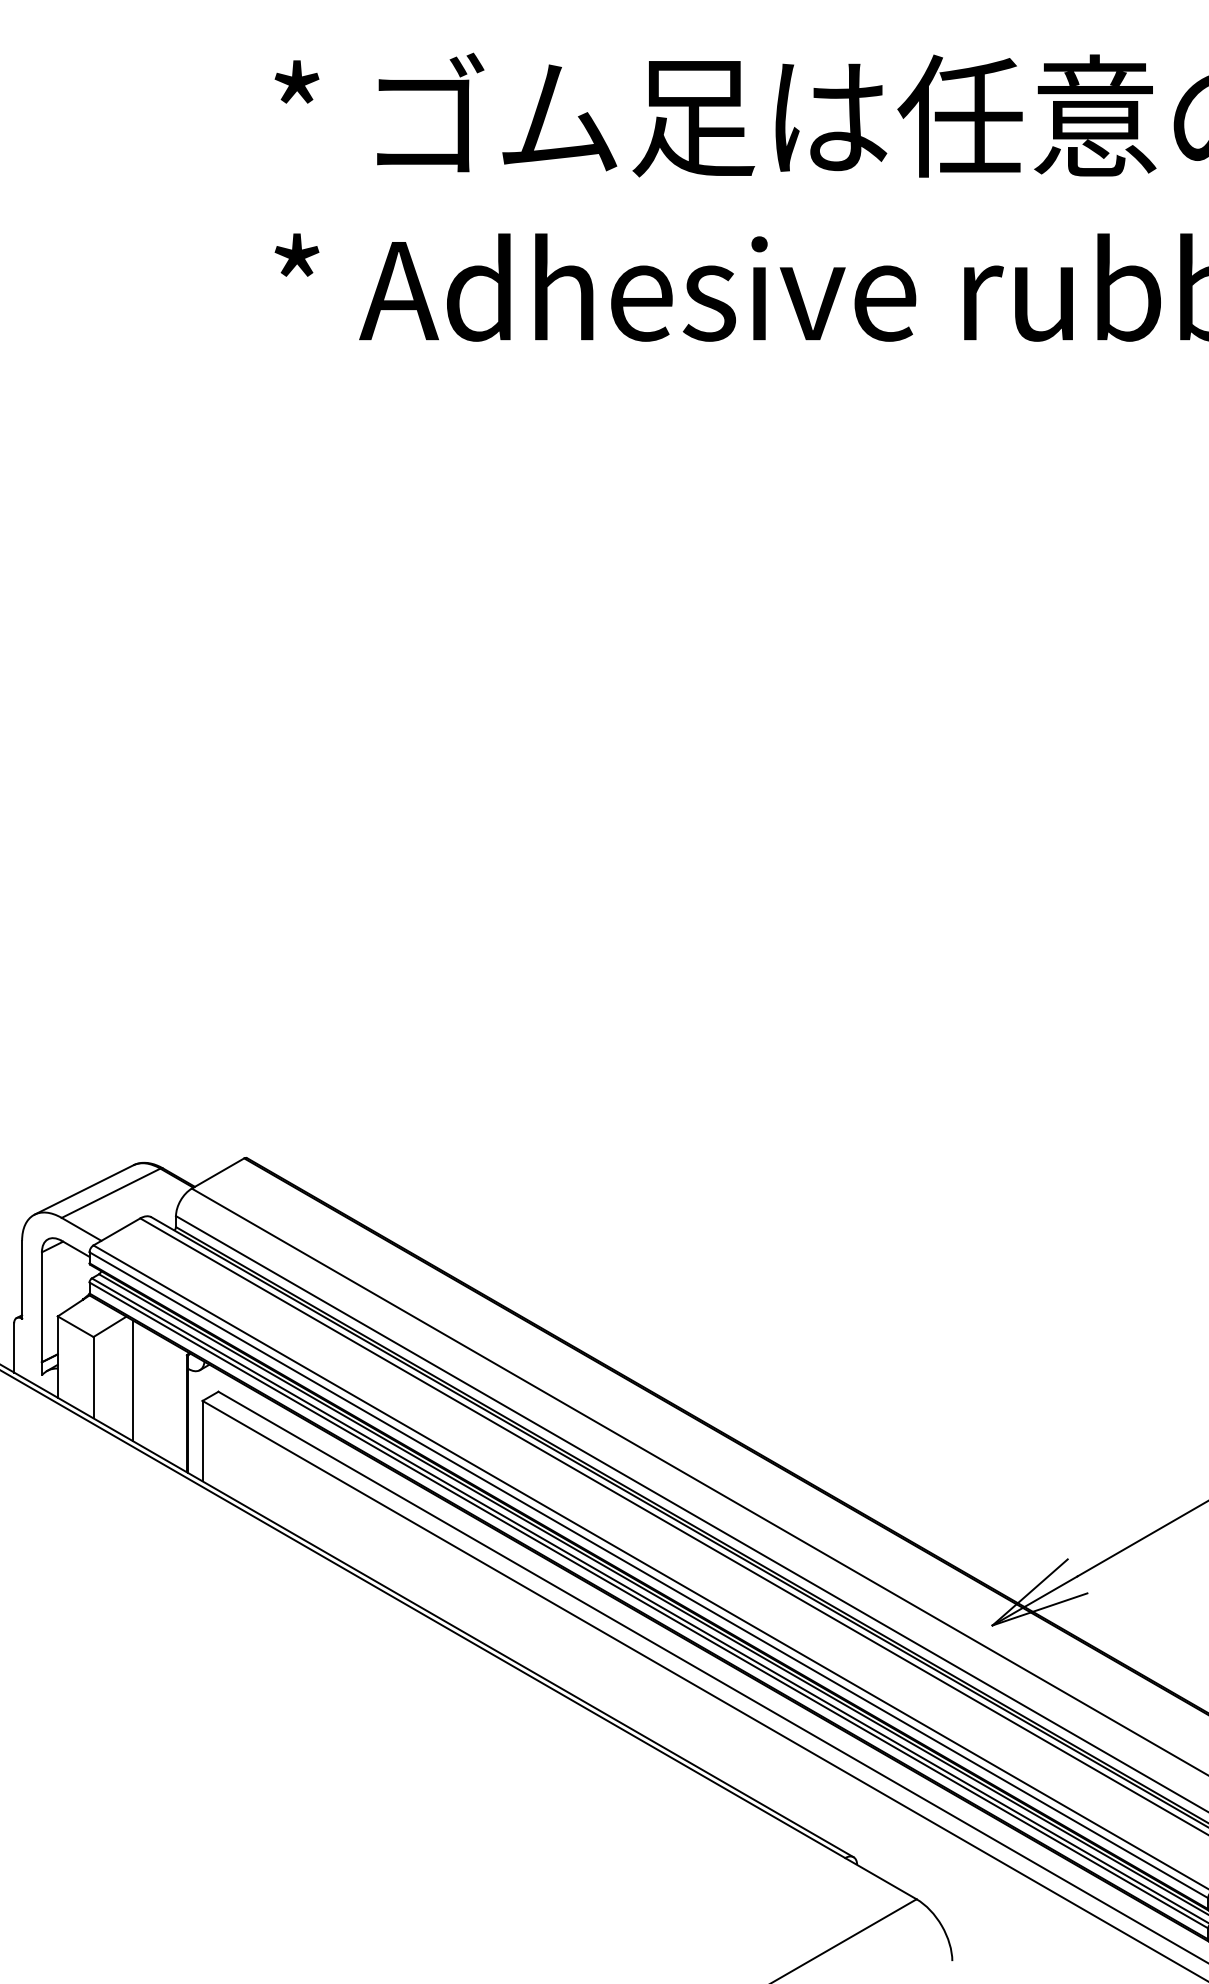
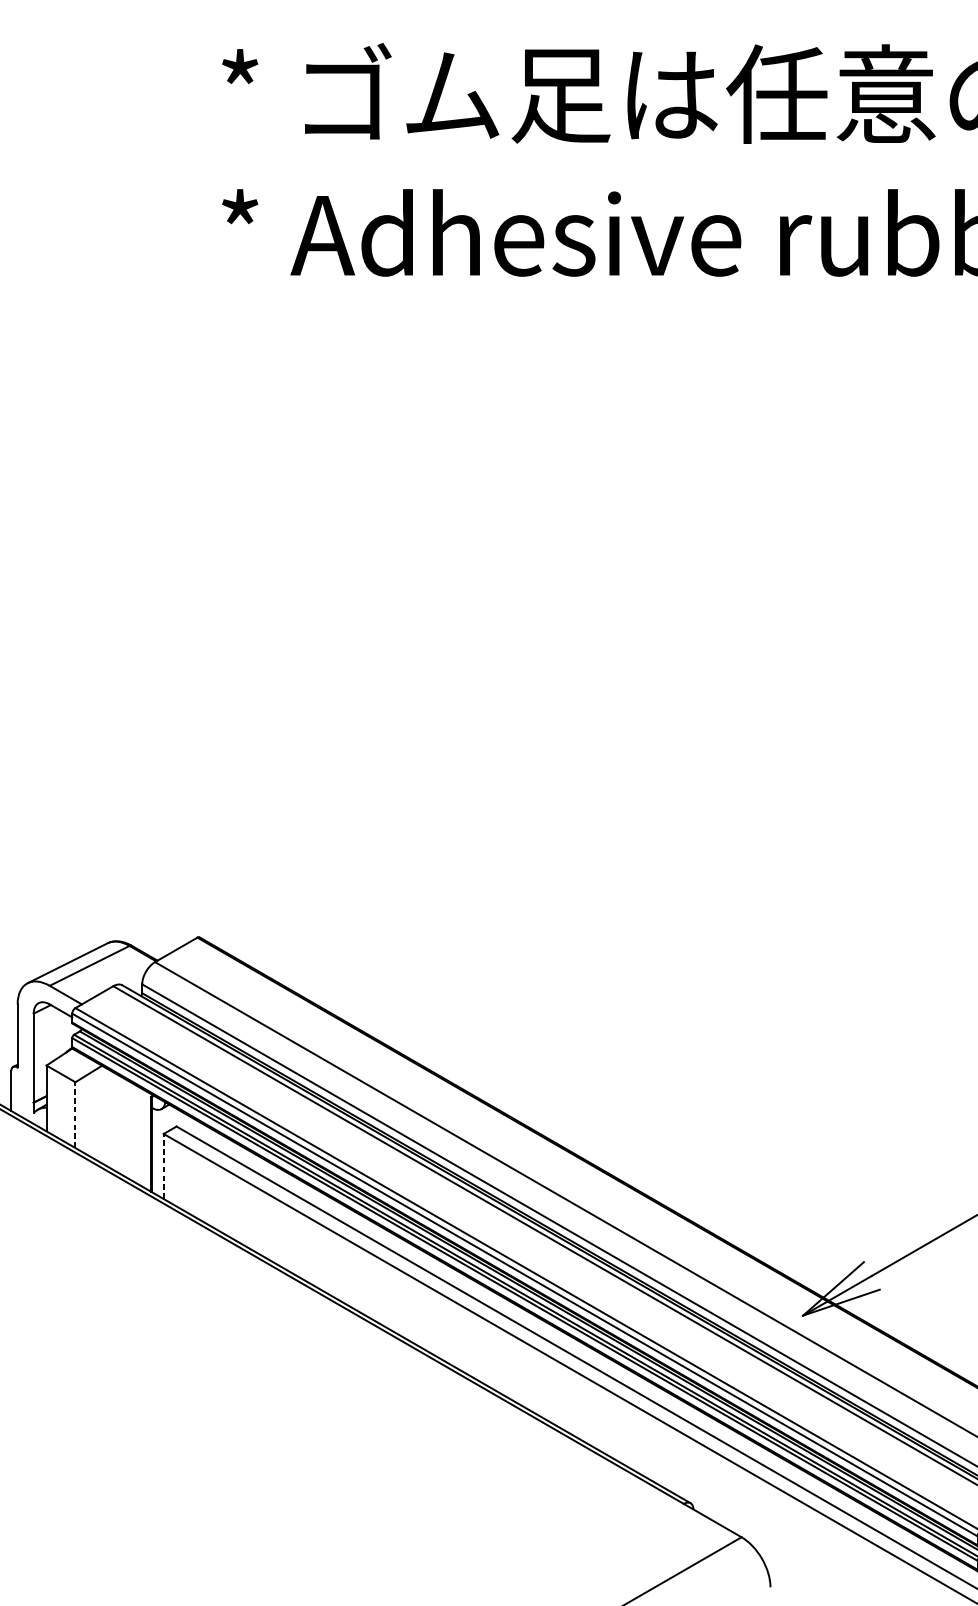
line: (93, 1377) -> (75, 1114), solid -> dashed
line: (133, 1380) -> (107, 1117), removed
line: (202, 1440) -> (163, 1165), solid -> dashed

